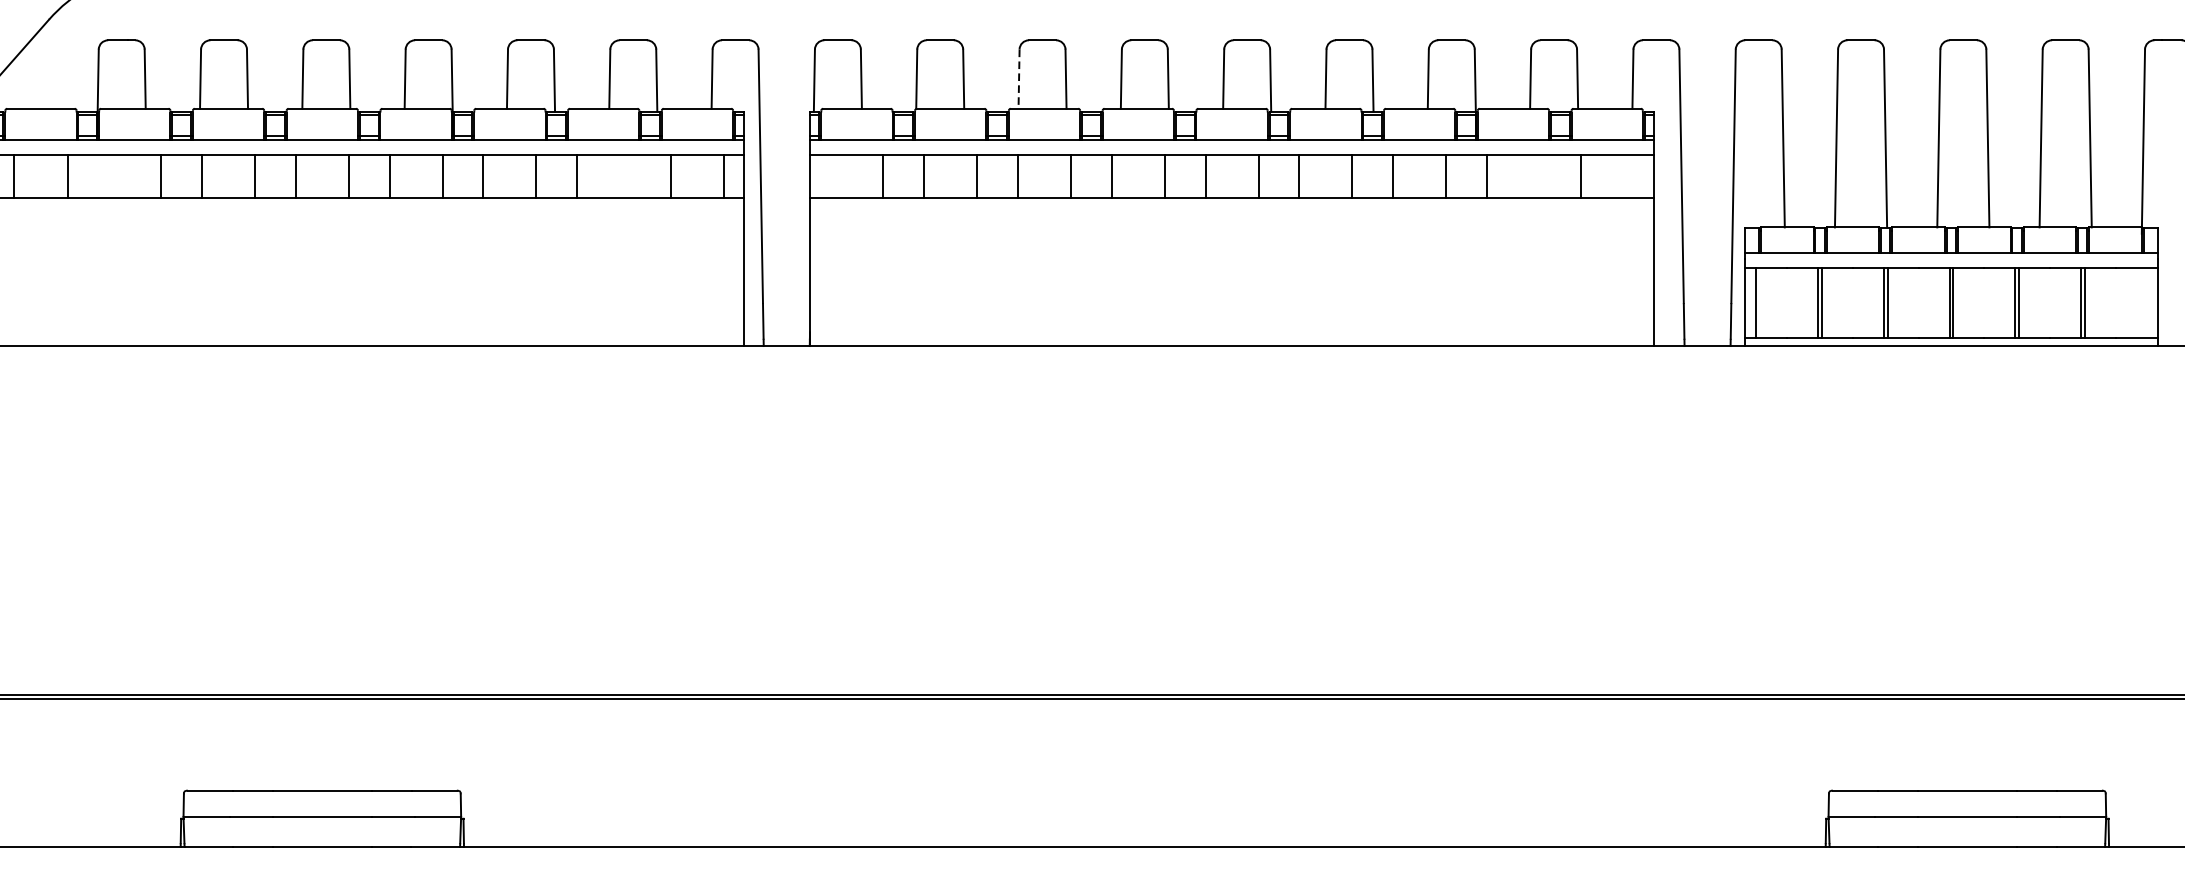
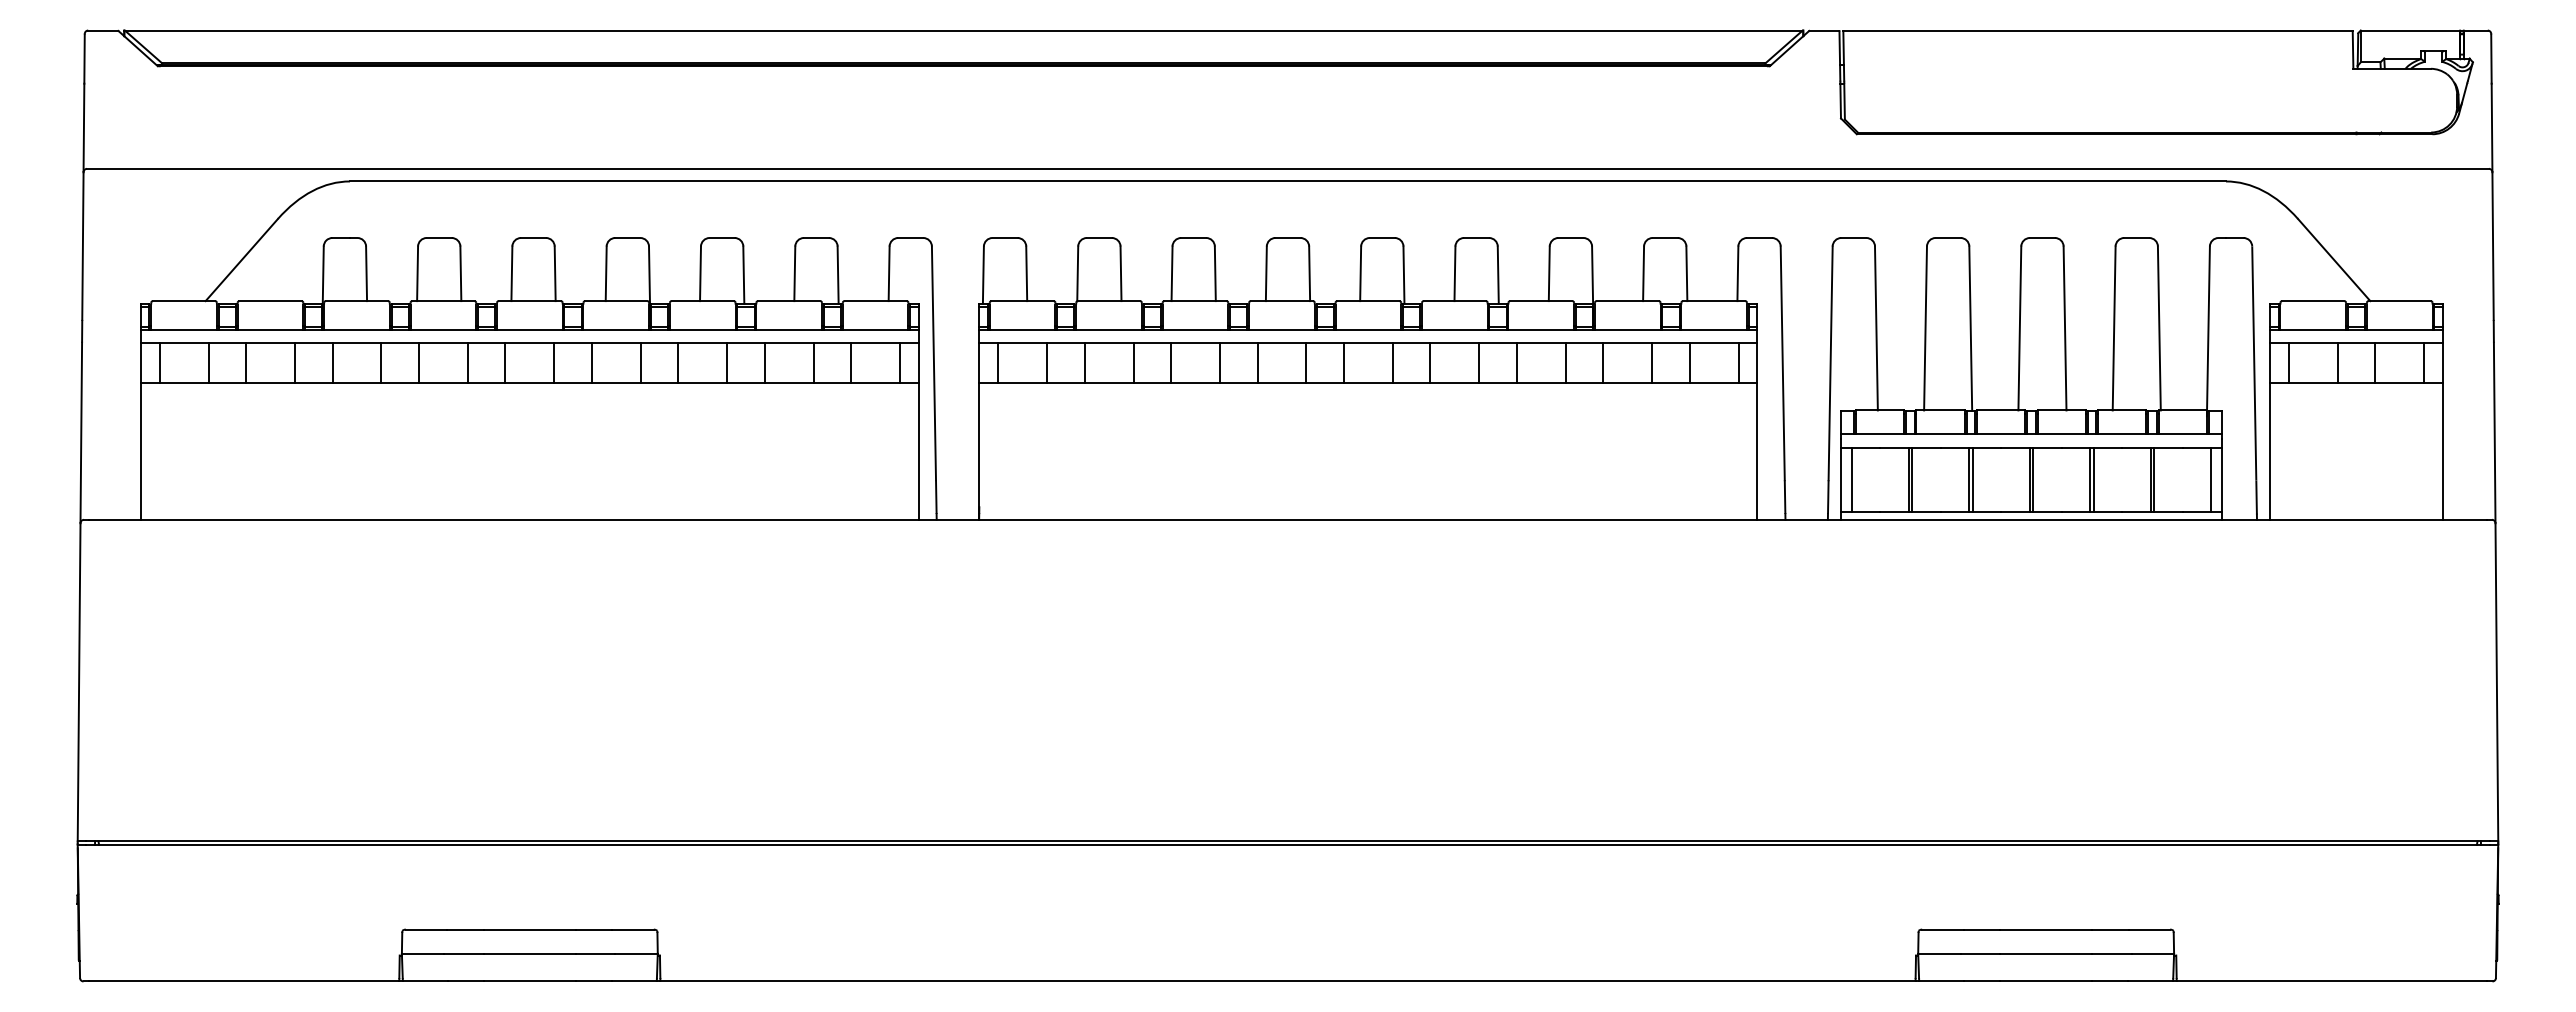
line: (1019, 79) -> (1172, 274), dashed -> solid
line: (108, 176) -> (332, 363), added
line: (630, 176) -> (813, 363), added
line: (830, 176) -> (998, 363), added
line: (1540, 176) -> (1652, 363), added
line: (1633, 176) -> (1738, 363), added
line: (2146, 303) -> (2211, 480), added

